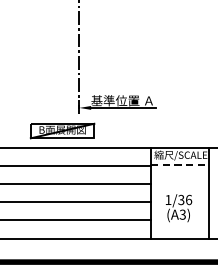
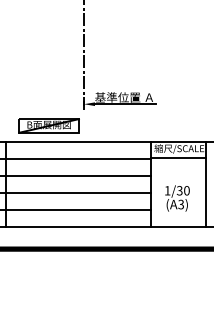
part: (61, 130) -> (48, 125), moved
line: (181, 164) -> (179, 157), dashed -> solid
text: (188, 199) -> (186, 190), 1/36 -> 1/30

